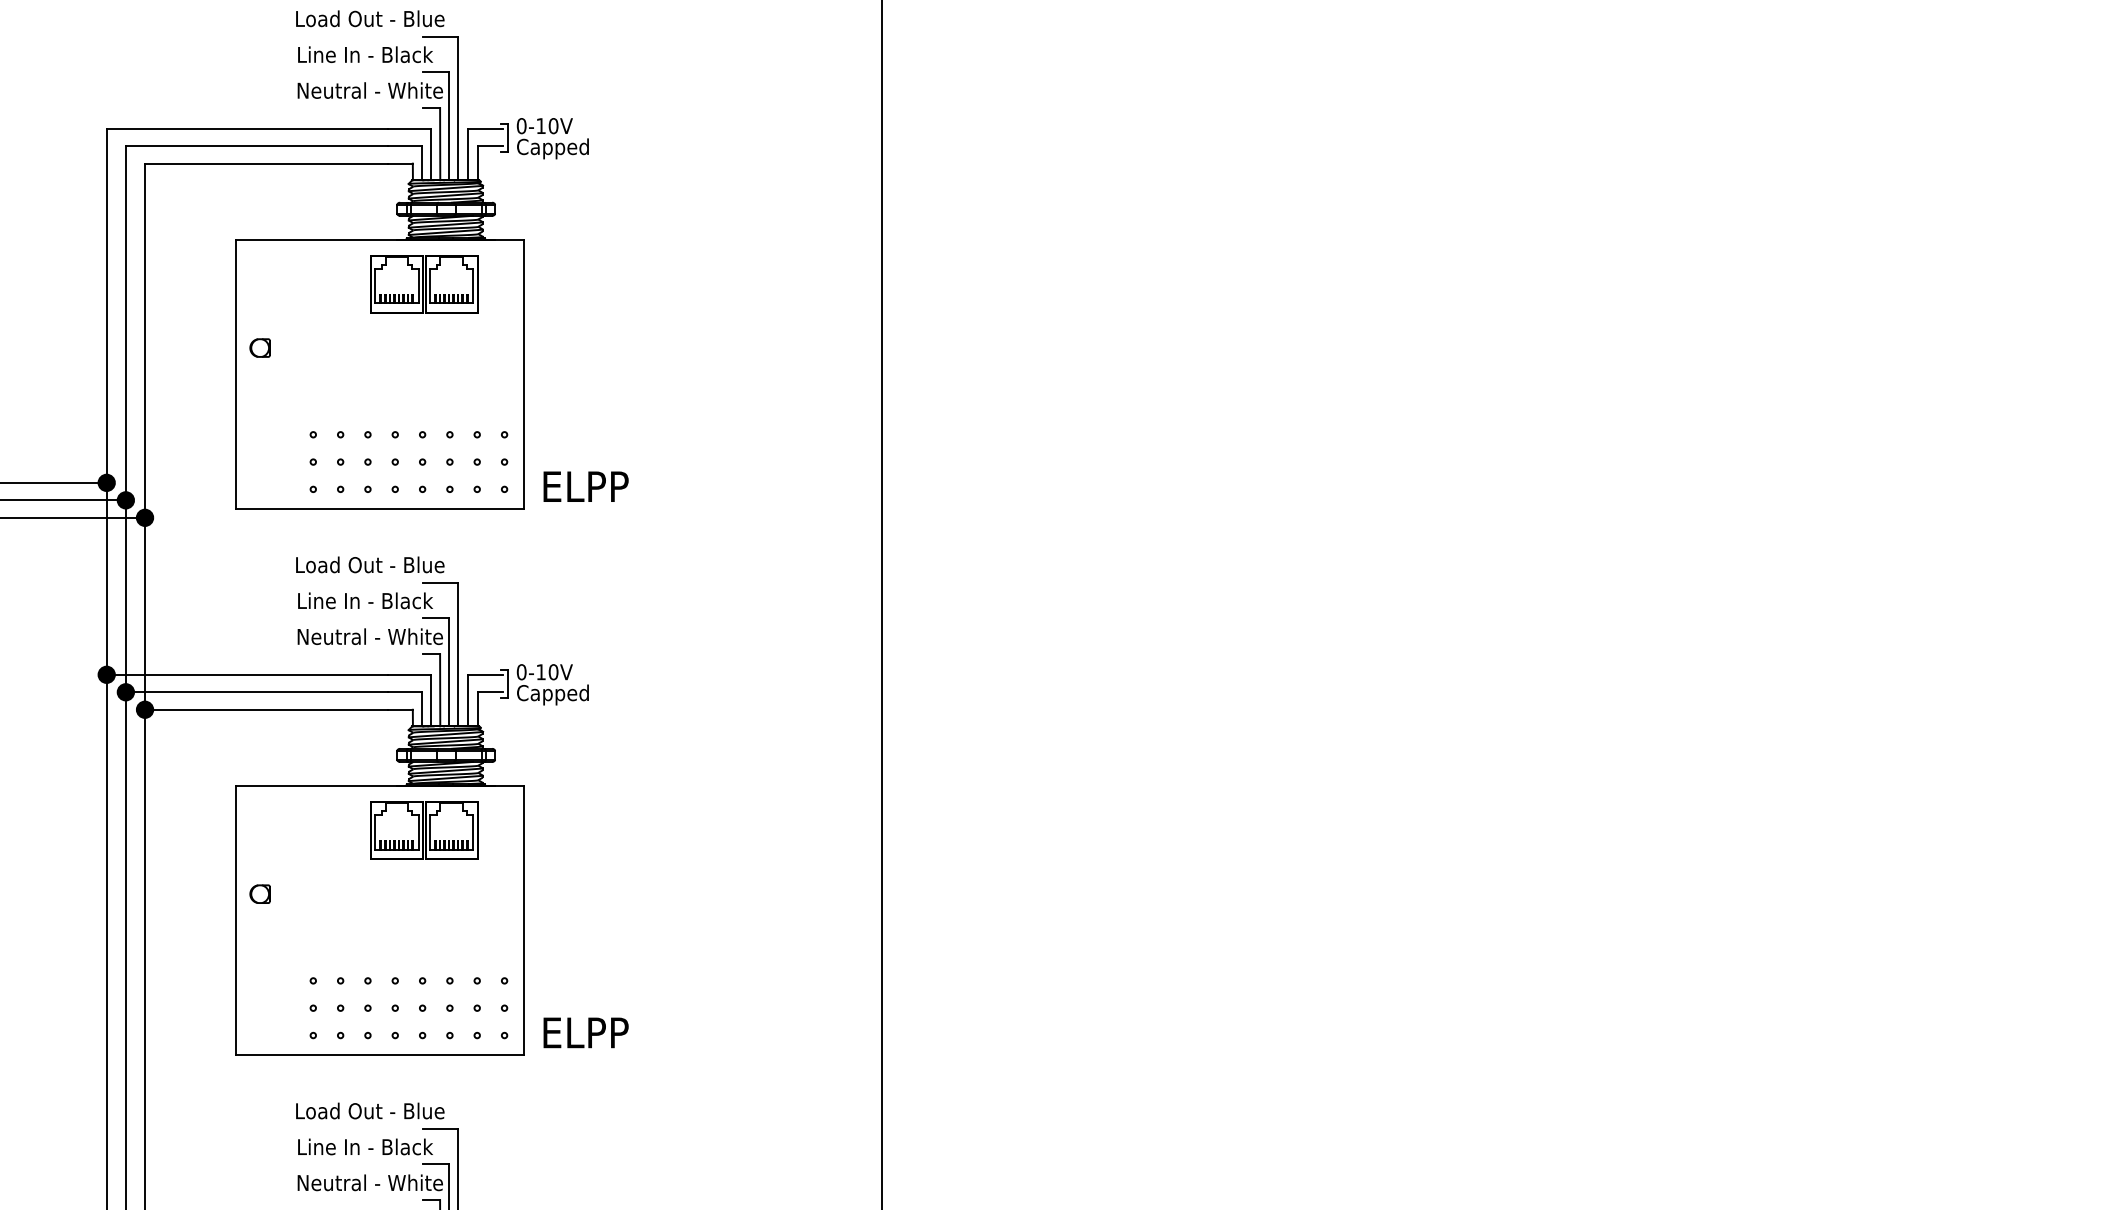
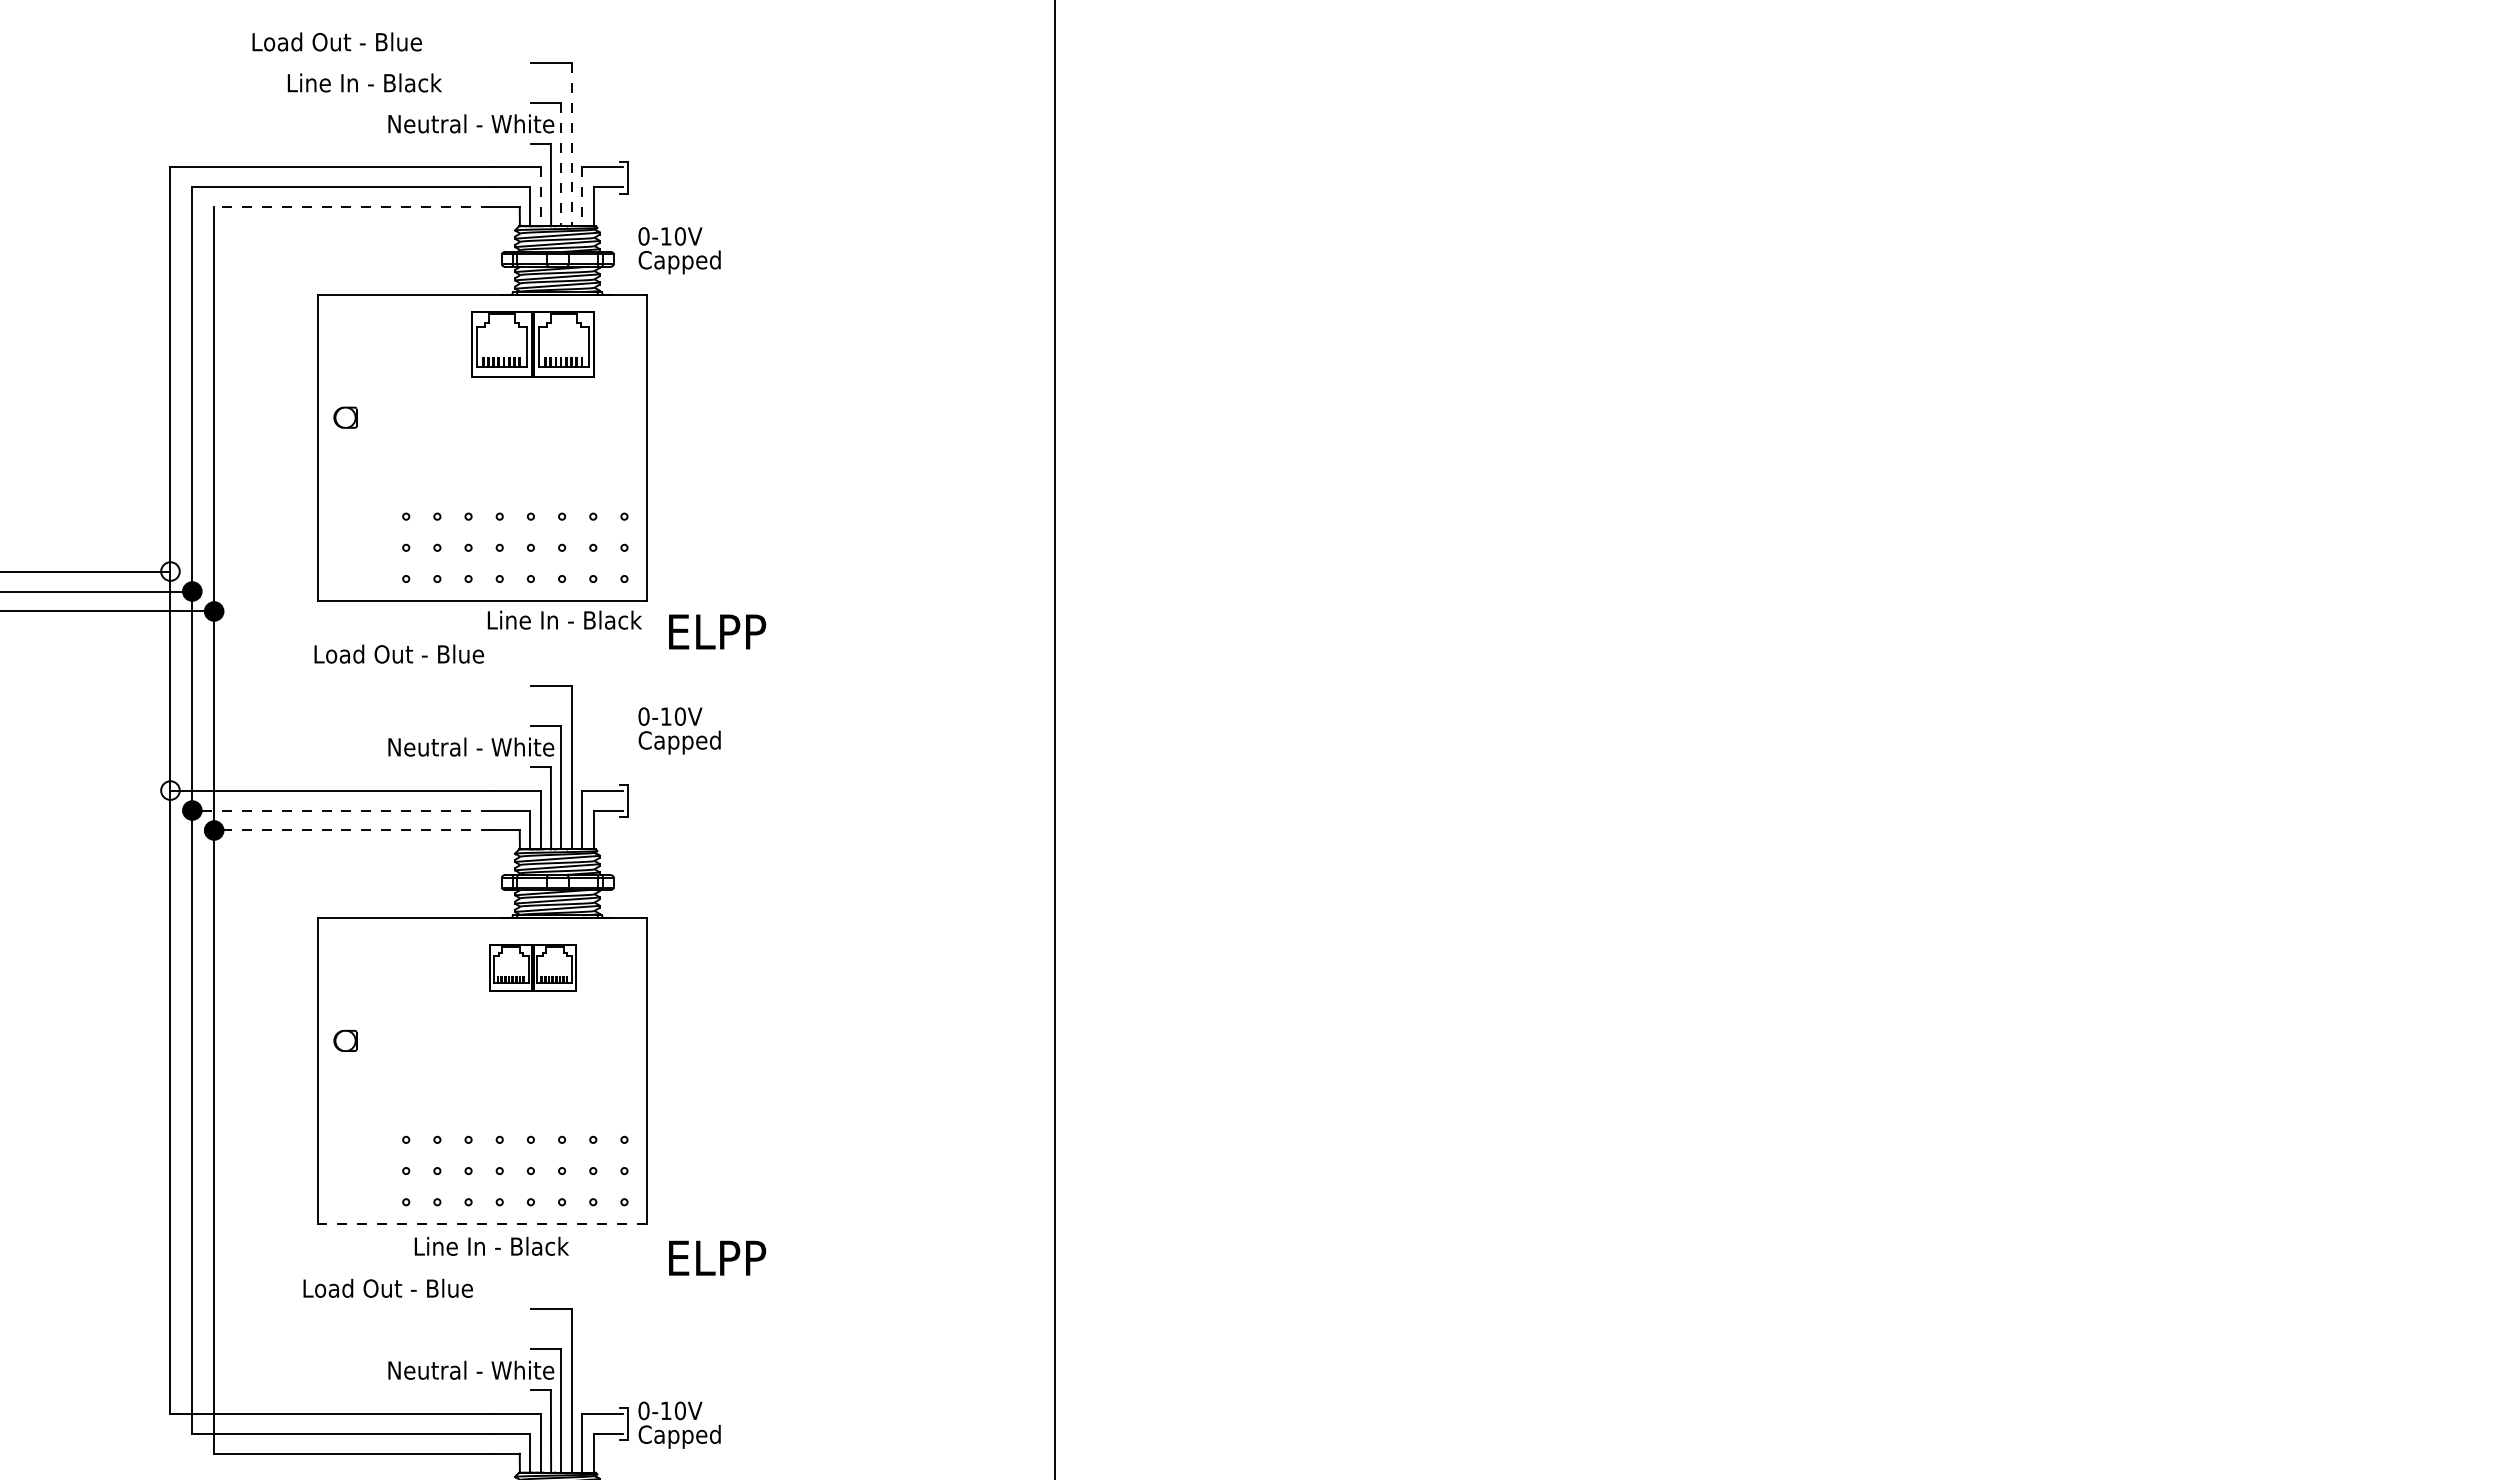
text: (369, 18) -> (336, 41), moved
text: (365, 54) -> (364, 82), moved
line: (458, 108) -> (571, 144), solid -> dashed
line: (449, 126) -> (561, 164), solid -> dashed
text: (552, 138) -> (679, 250), moved
line: (430, 155) -> (540, 197), solid -> dashed
line: (467, 155) -> (582, 197), solid -> dashed
line: (266, 163) -> (352, 207), solid -> dashed
fill: (106, 482) -> (170, 571), removed
text: (586, 486) -> (717, 631), moved
text: (369, 564) -> (398, 653), moved
text: (365, 600) -> (564, 619), moved
fill: (106, 674) -> (170, 790), removed
text: (552, 684) -> (679, 730), moved
line: (256, 692) -> (341, 810), solid -> dashed
line: (266, 709) -> (352, 830), solid -> dashed
part: (423, 829) -> (532, 967), size x0.7
text: (586, 1032) -> (717, 1257), moved
line: (379, 1055) -> (481, 1224), solid -> dashed
text: (369, 1110) -> (387, 1287), moved
text: (365, 1146) -> (491, 1245), moved

